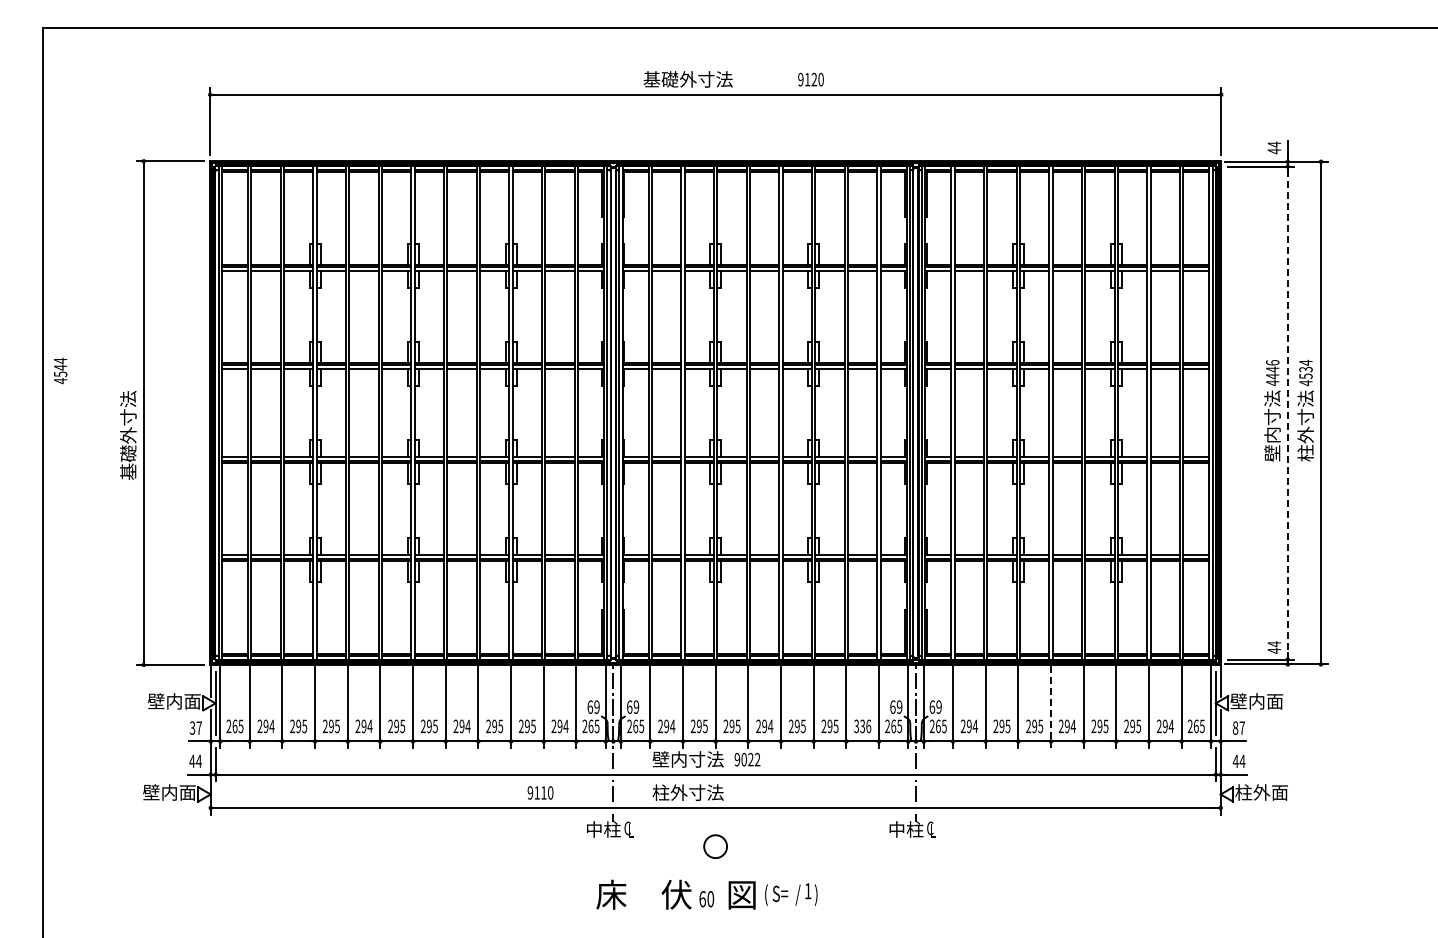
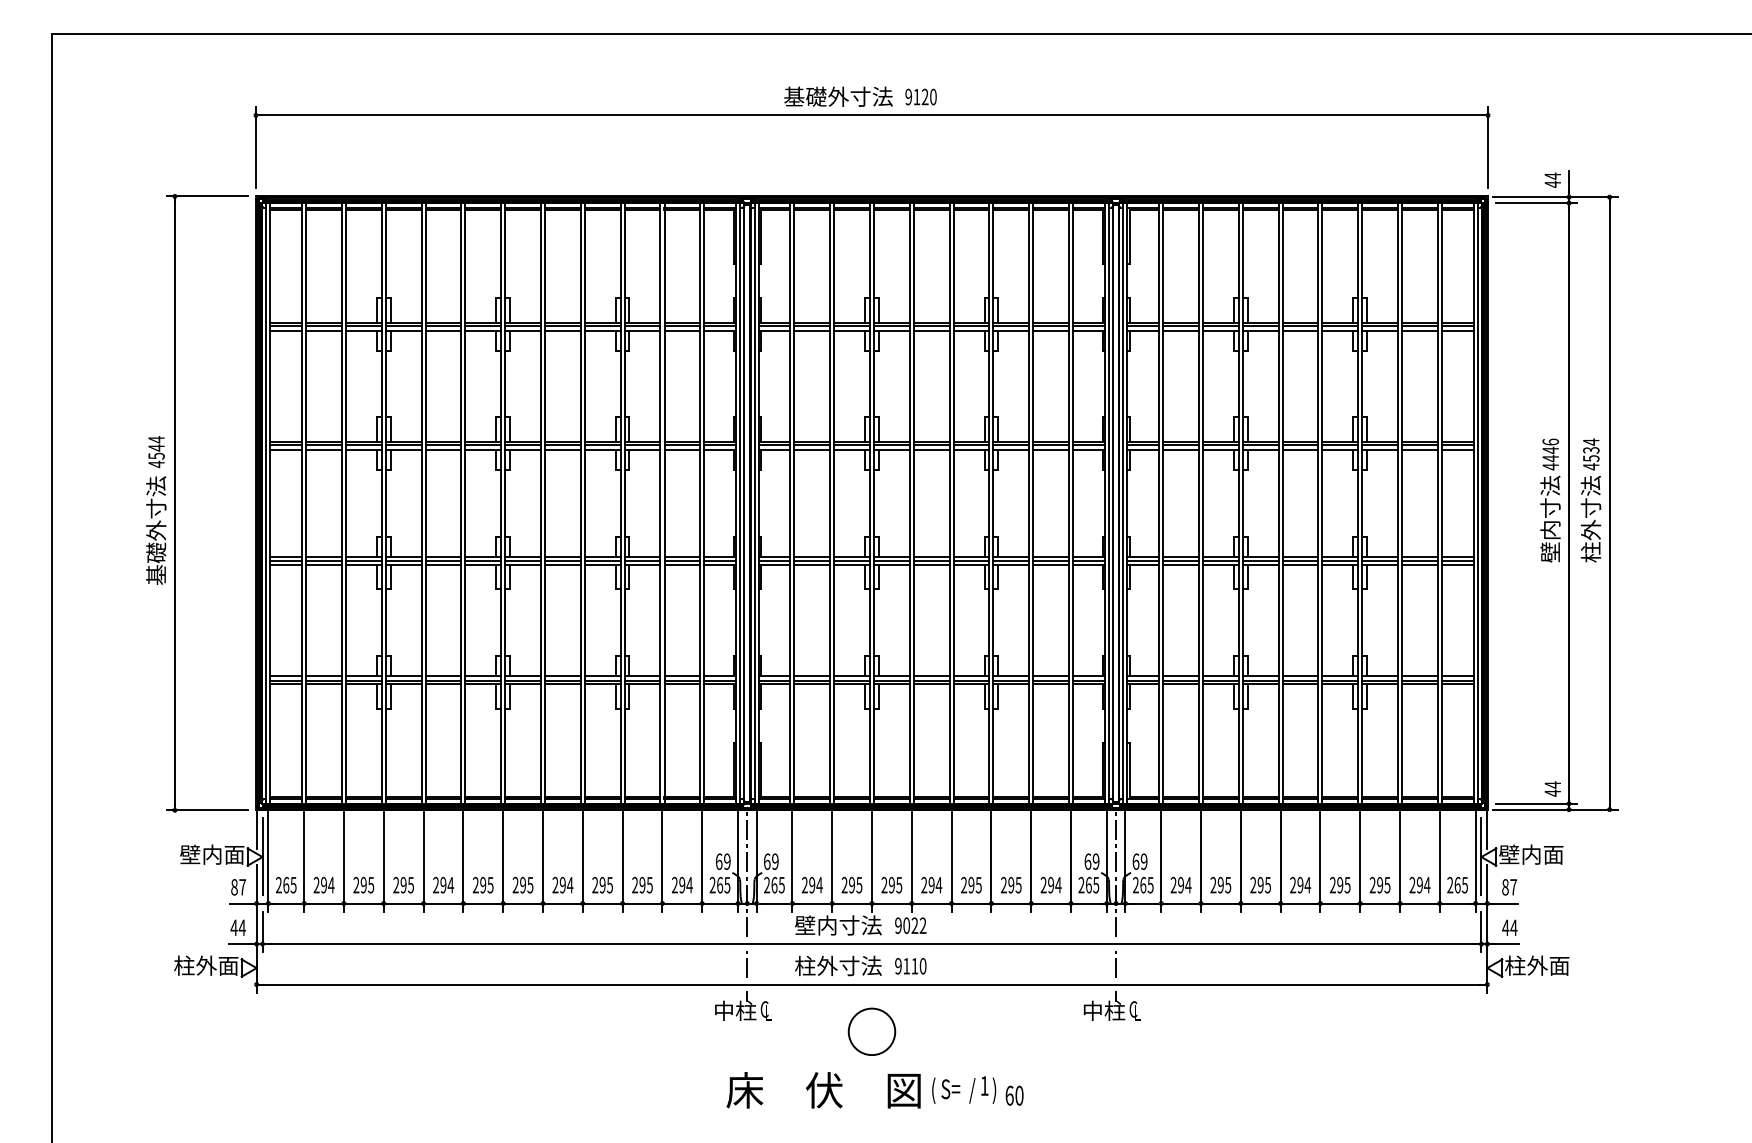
text: (810, 79) -> (920, 96), moved
text: (60, 371) -> (156, 452), moved
line: (1287, 413) -> (1568, 503), dashed -> solid
line: (1051, 707) -> (1281, 862), dashed -> solid
text: (862, 726) -> (1050, 885), 336 -> 294
text: (192, 727) -> (234, 886), 37 -> 87
text: (160, 792) -> (195, 965), 壁内面 -> 柱外面
text: (540, 792) -> (910, 965), moved
circle: (715, 846) -> (871, 1031), size x1.67
text: (706, 899) -> (1014, 1096), moved

